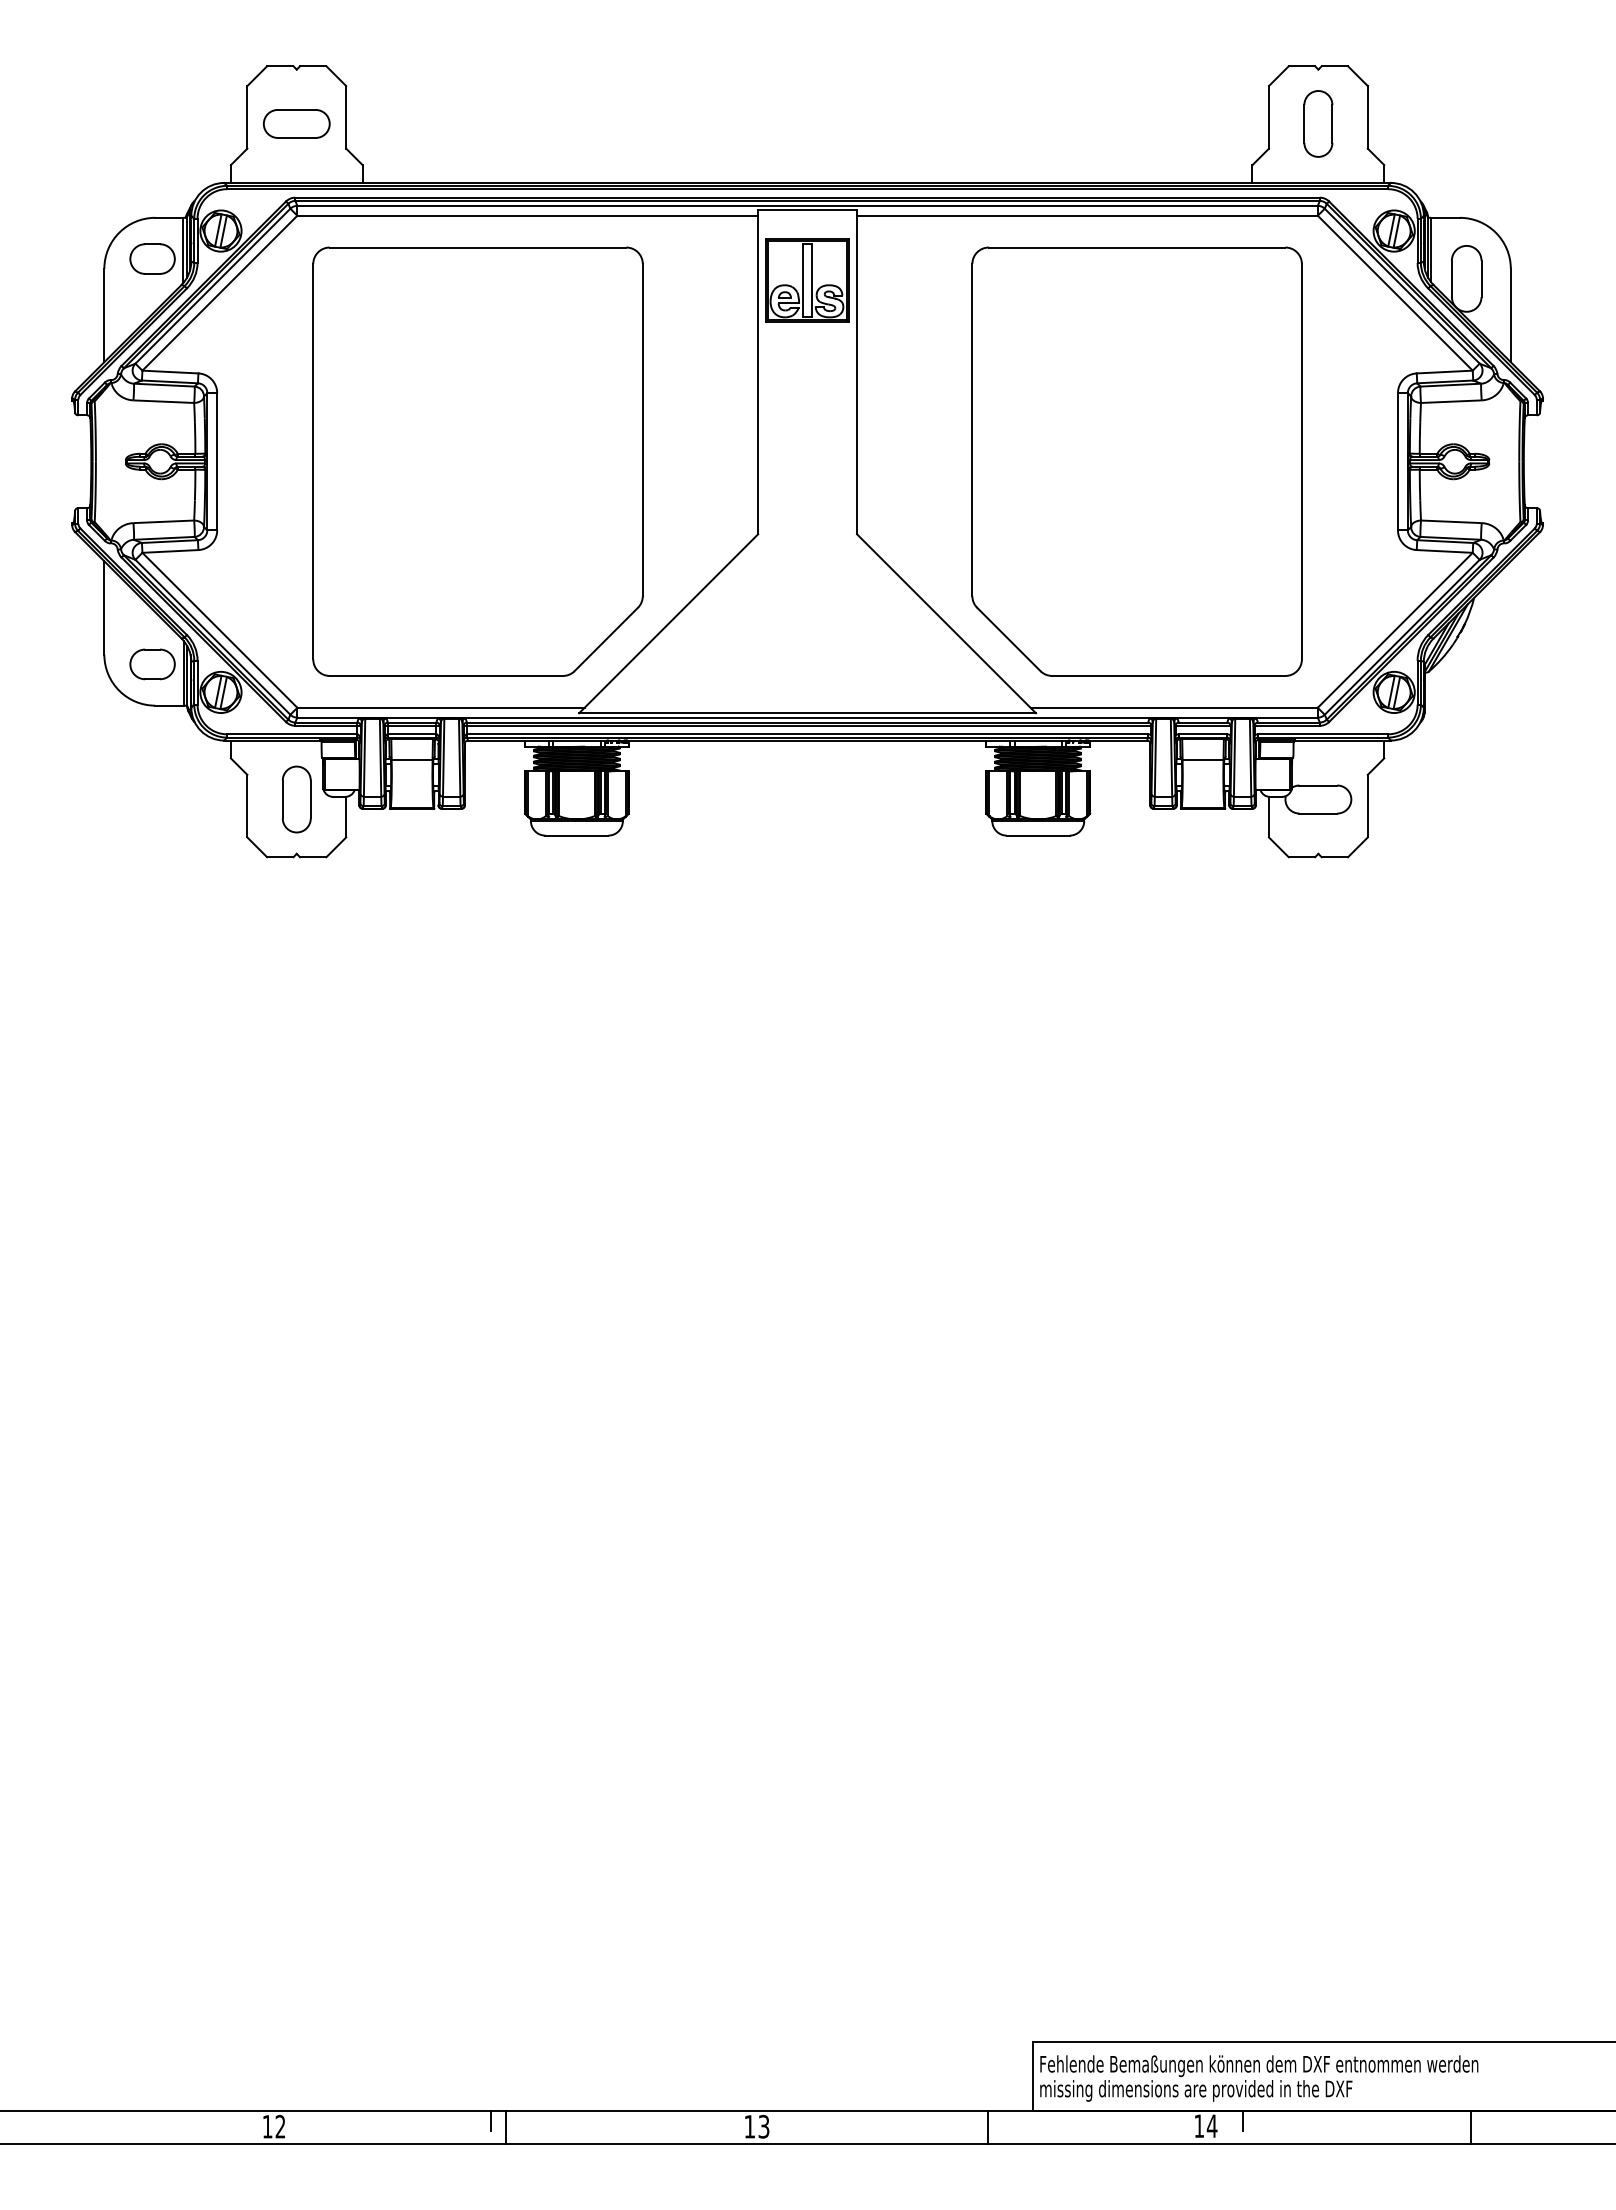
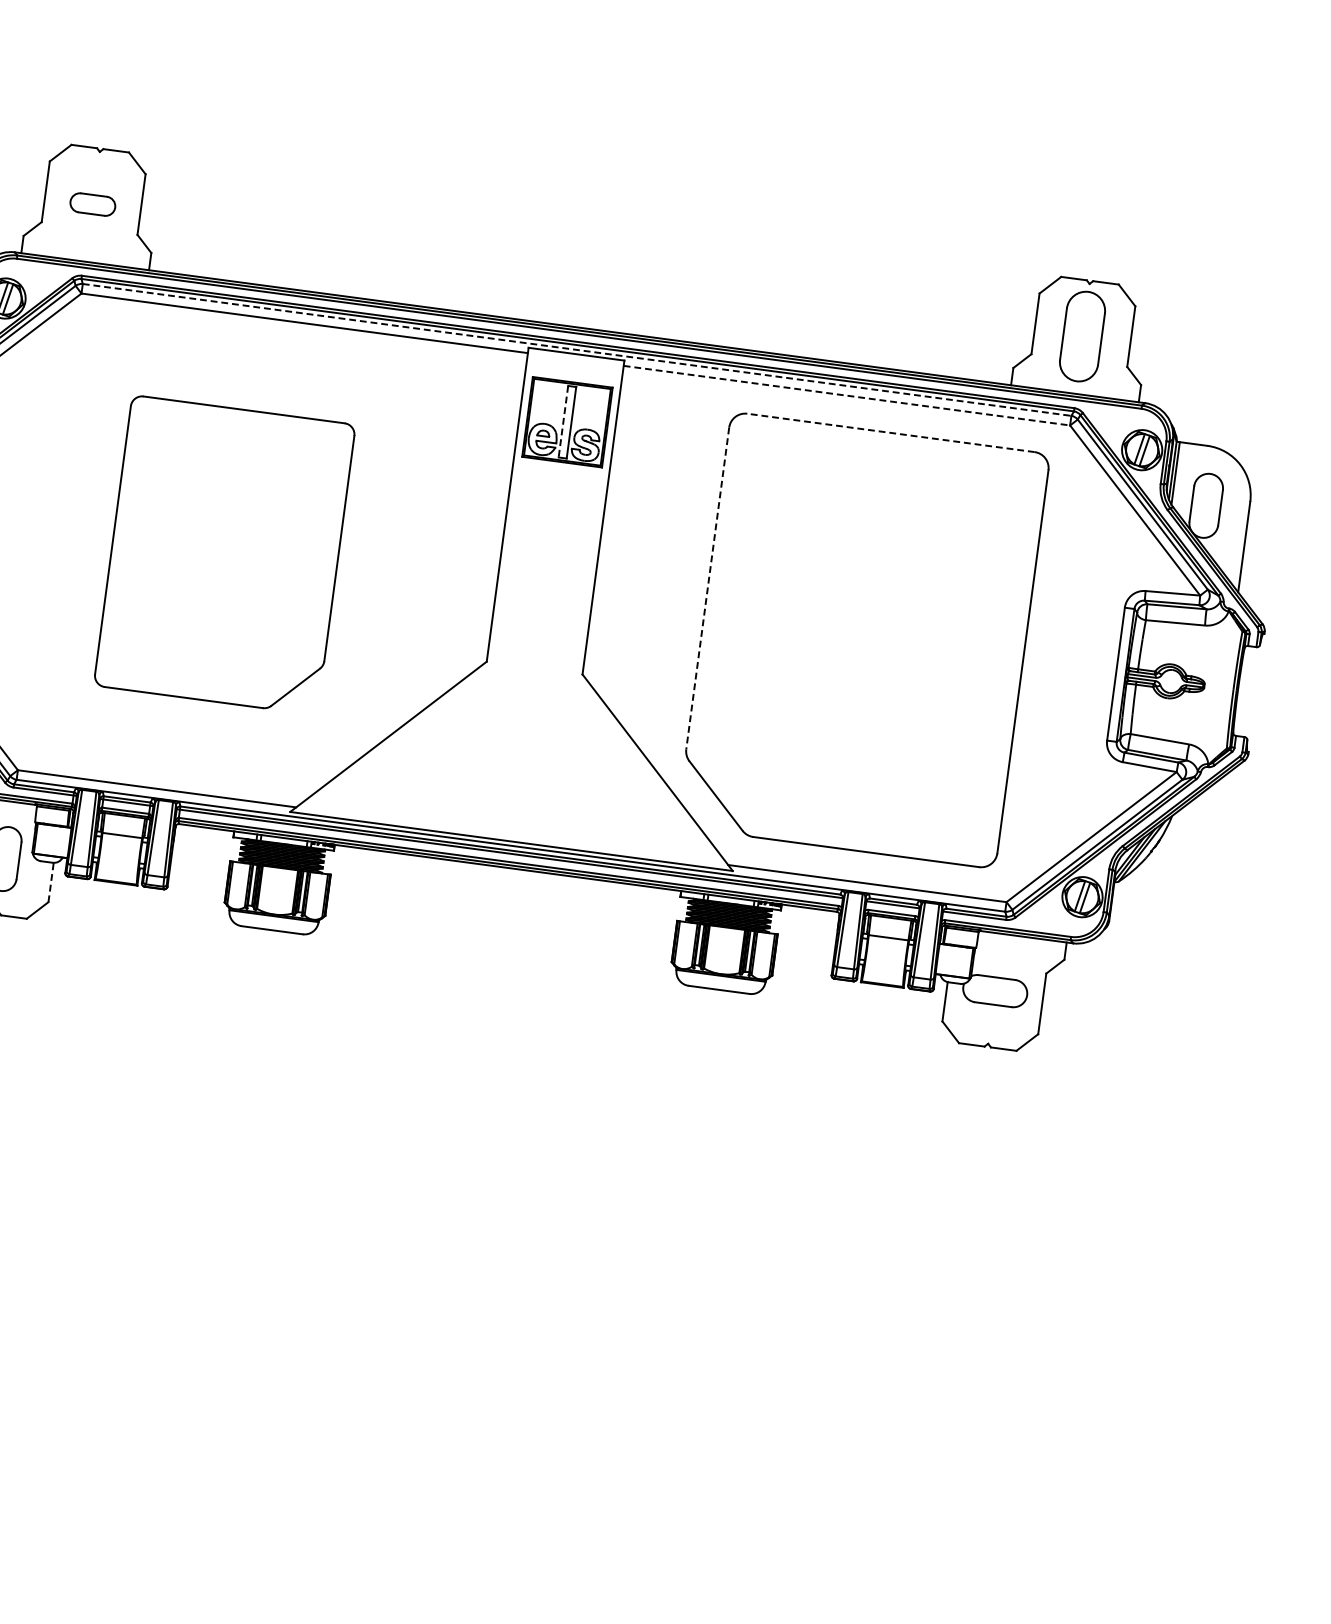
part: (296, 123) -> (92, 204), size x0.7
part: (1318, 123) -> (1082, 336), size x1.4
line: (808, 205) -> (578, 349), solid -> dashed
line: (1087, 215) -> (847, 395), solid -> dashed
line: (1136, 247) -> (890, 432), solid -> dashed
line: (803, 280) -> (563, 421), solid -> dashed
line: (972, 430) -> (707, 588), solid -> dashed
part: (477, 461) -> (224, 554), size x0.7
line: (346, 816) -> (51, 881), solid -> dashed

